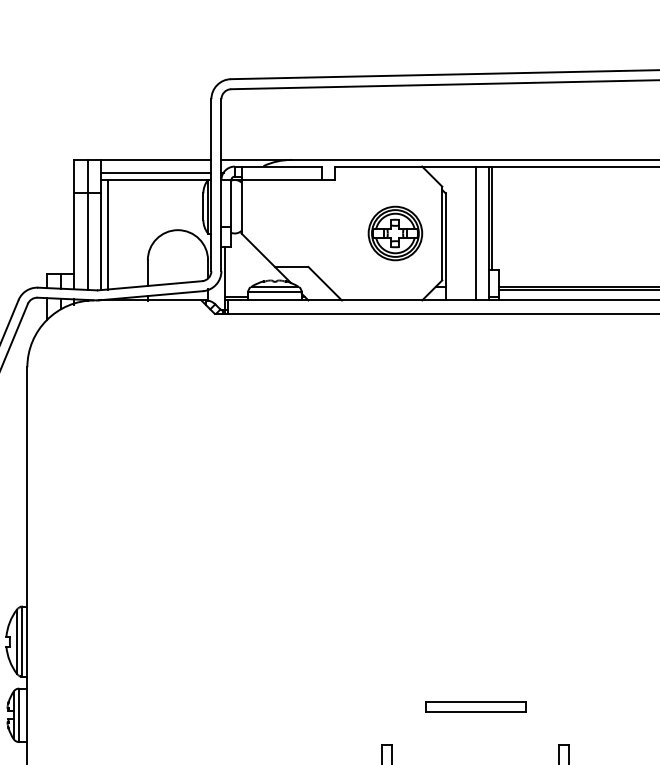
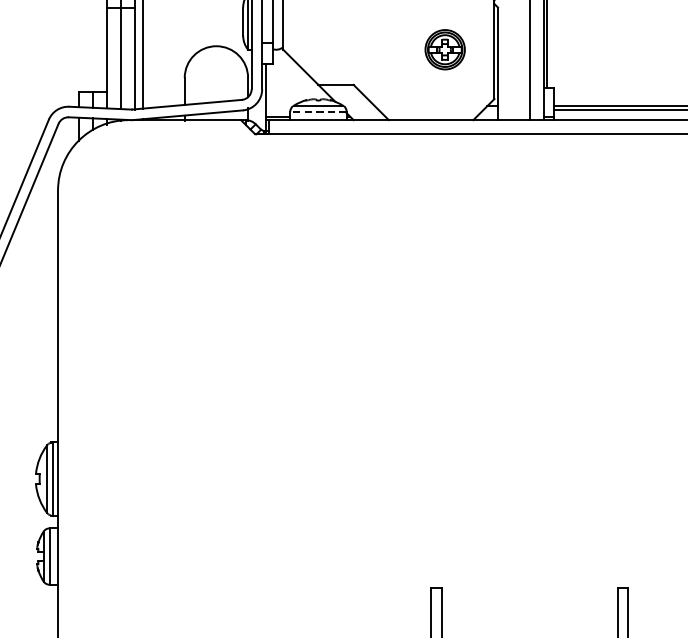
part: (395, 233) -> (445, 49), size x0.7
line: (274, 292) -> (317, 111), solid -> dashed
part: (475, 706) -> (529, 547), removed

